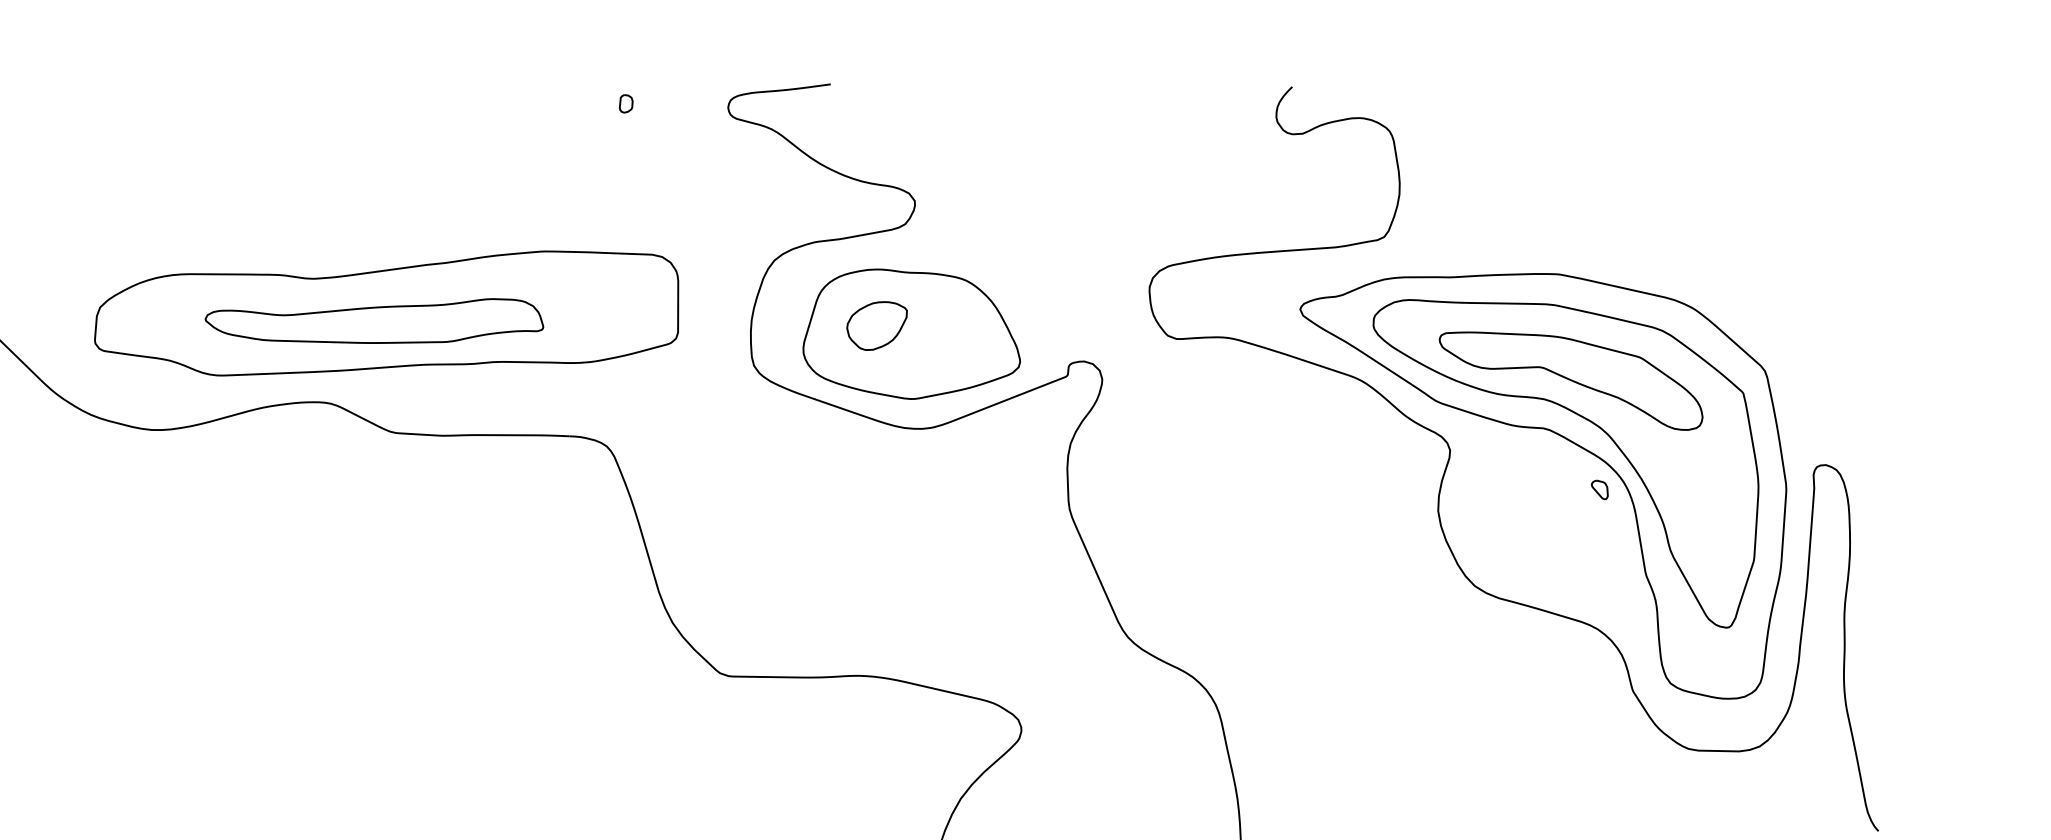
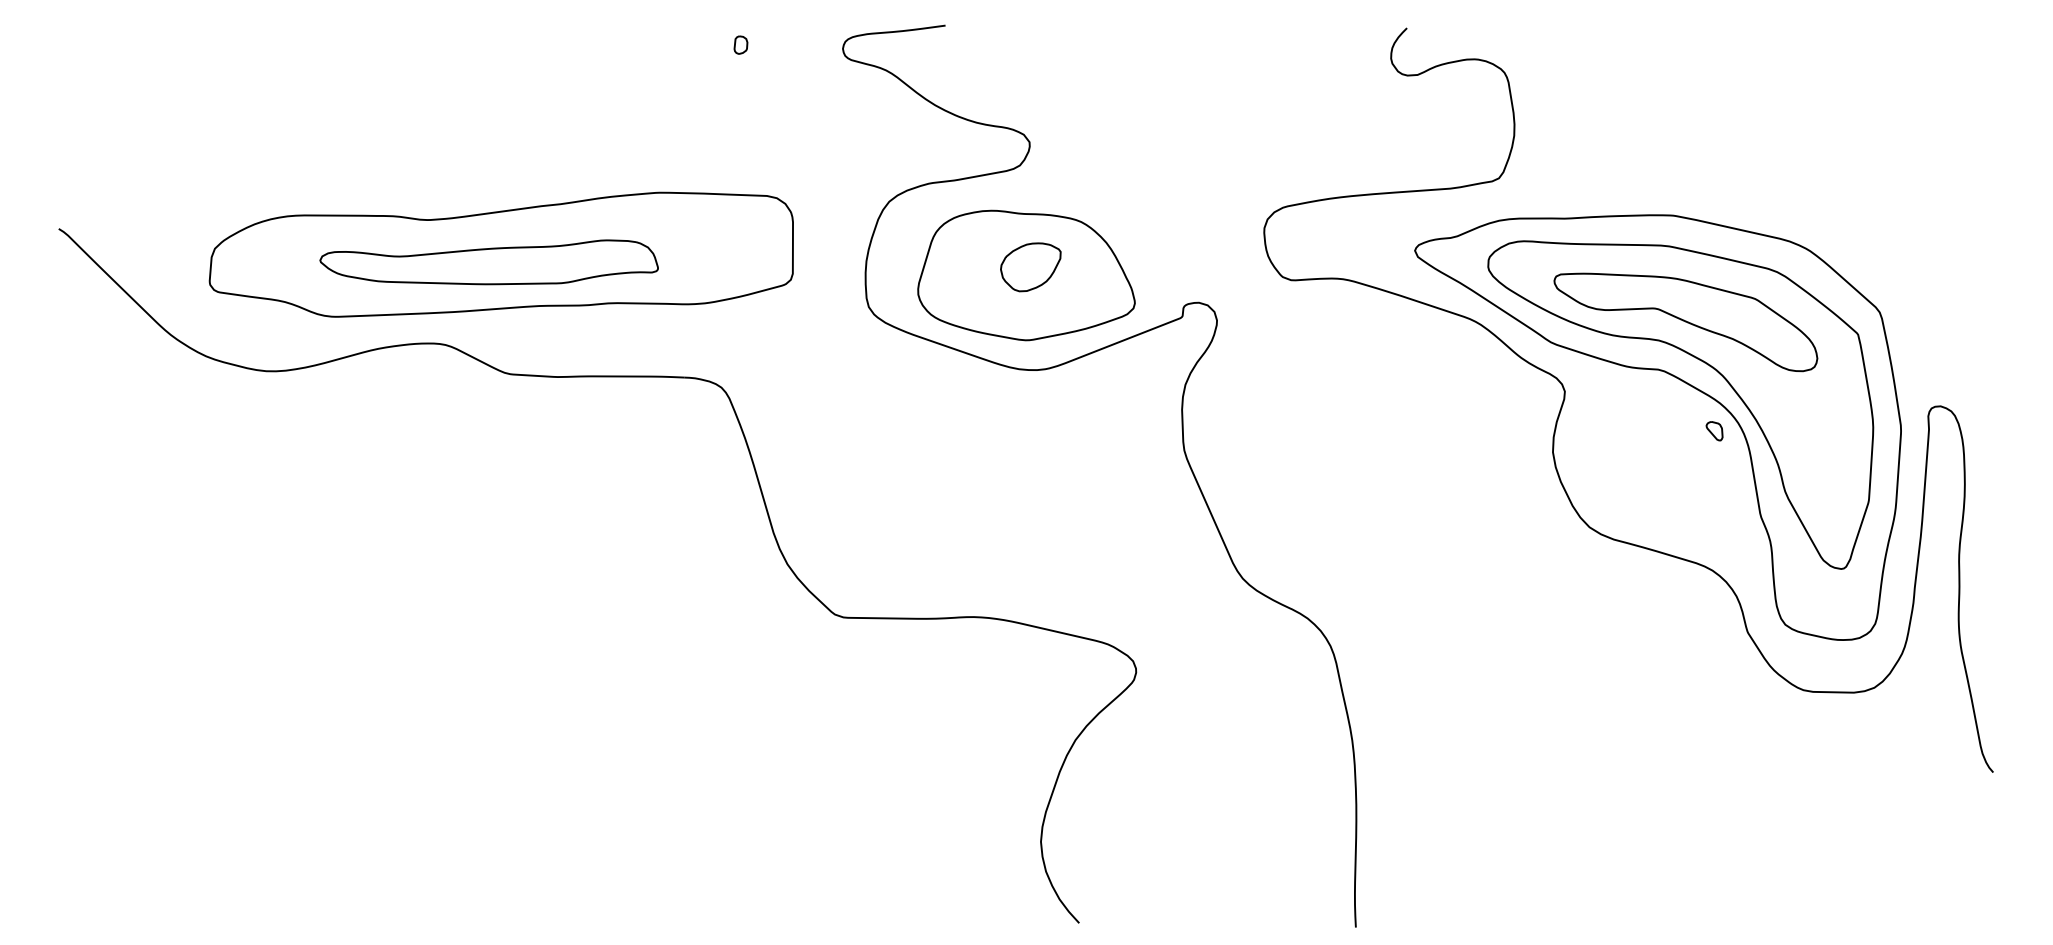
part: (876, 326) -> (1030, 267), moved

